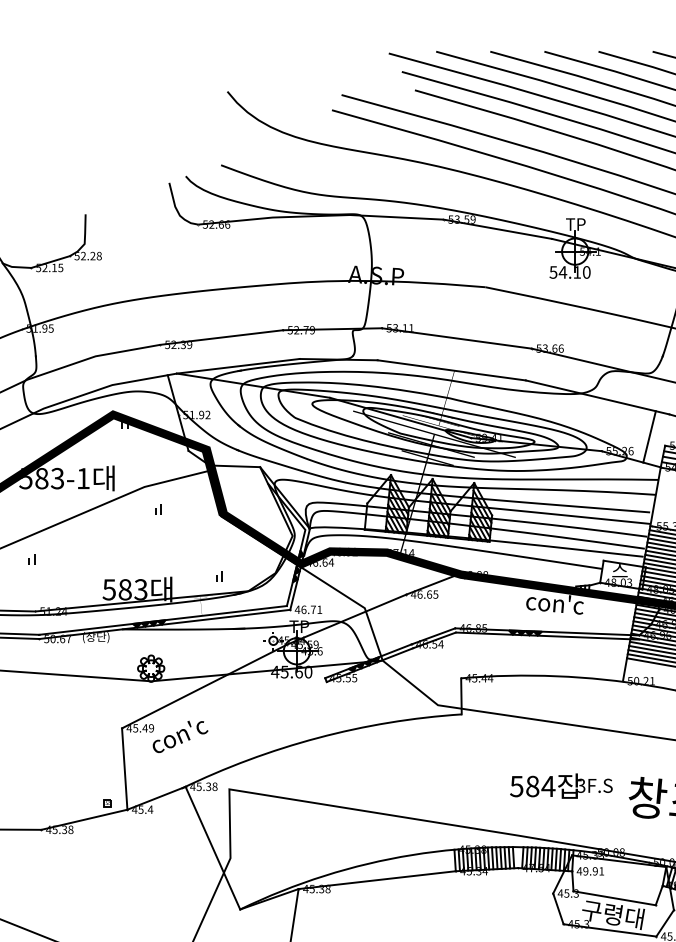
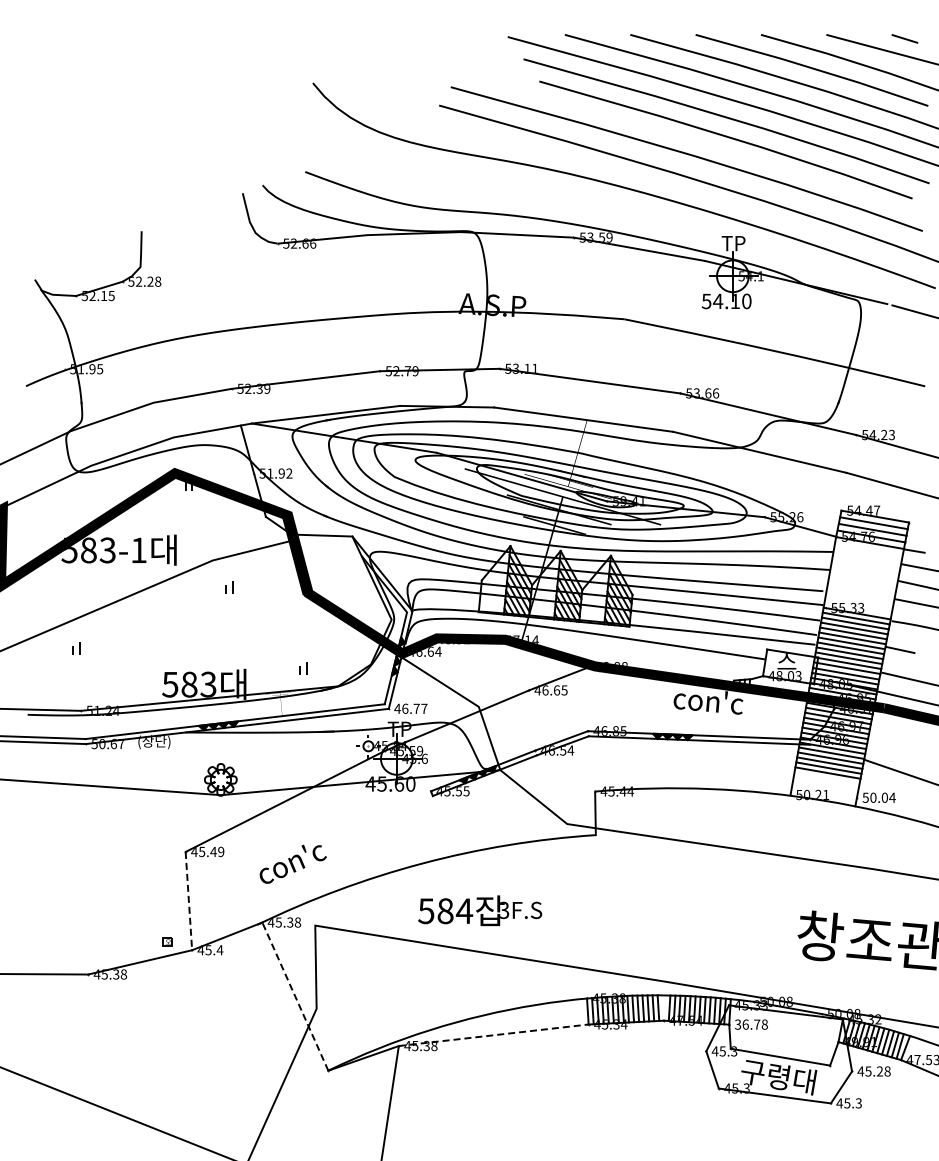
line: (649, 436) -> (822, 499), removed
text: (319, 609) -> (424, 708), 46.71 -> 46.77
text: (179, 736) -> (292, 863), moved
line: (124, 769) -> (188, 901), solid -> dashed
text: (561, 785) -> (480, 910), moved
line: (213, 848) -> (295, 996), solid -> dashed
text: (589, 871) -> (750, 1024), 49.91 -> 36.78
line: (376, 880) -> (493, 1035), solid -> dashed

